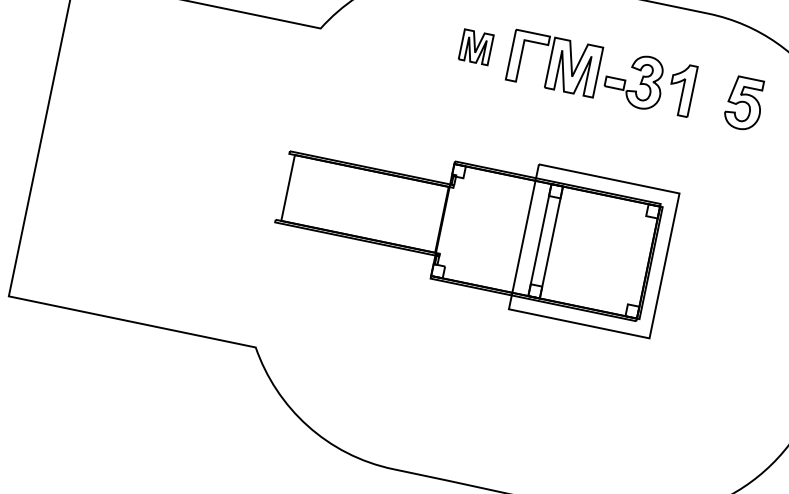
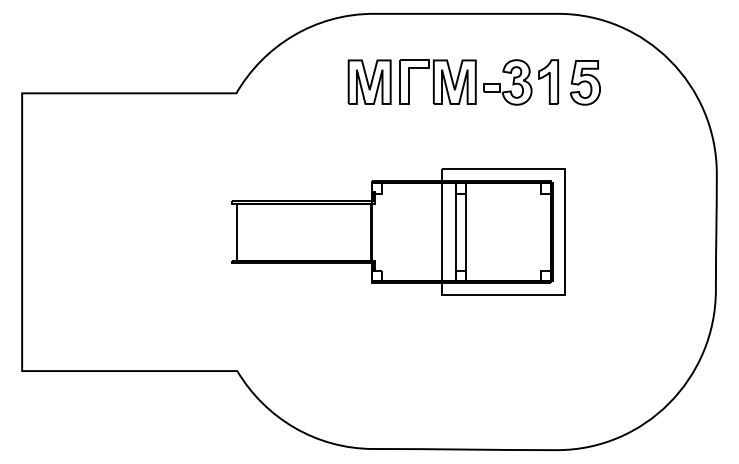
part: (476, 46) -> (369, 81), size x1.67
part: (744, 103) -> (585, 82), moved

